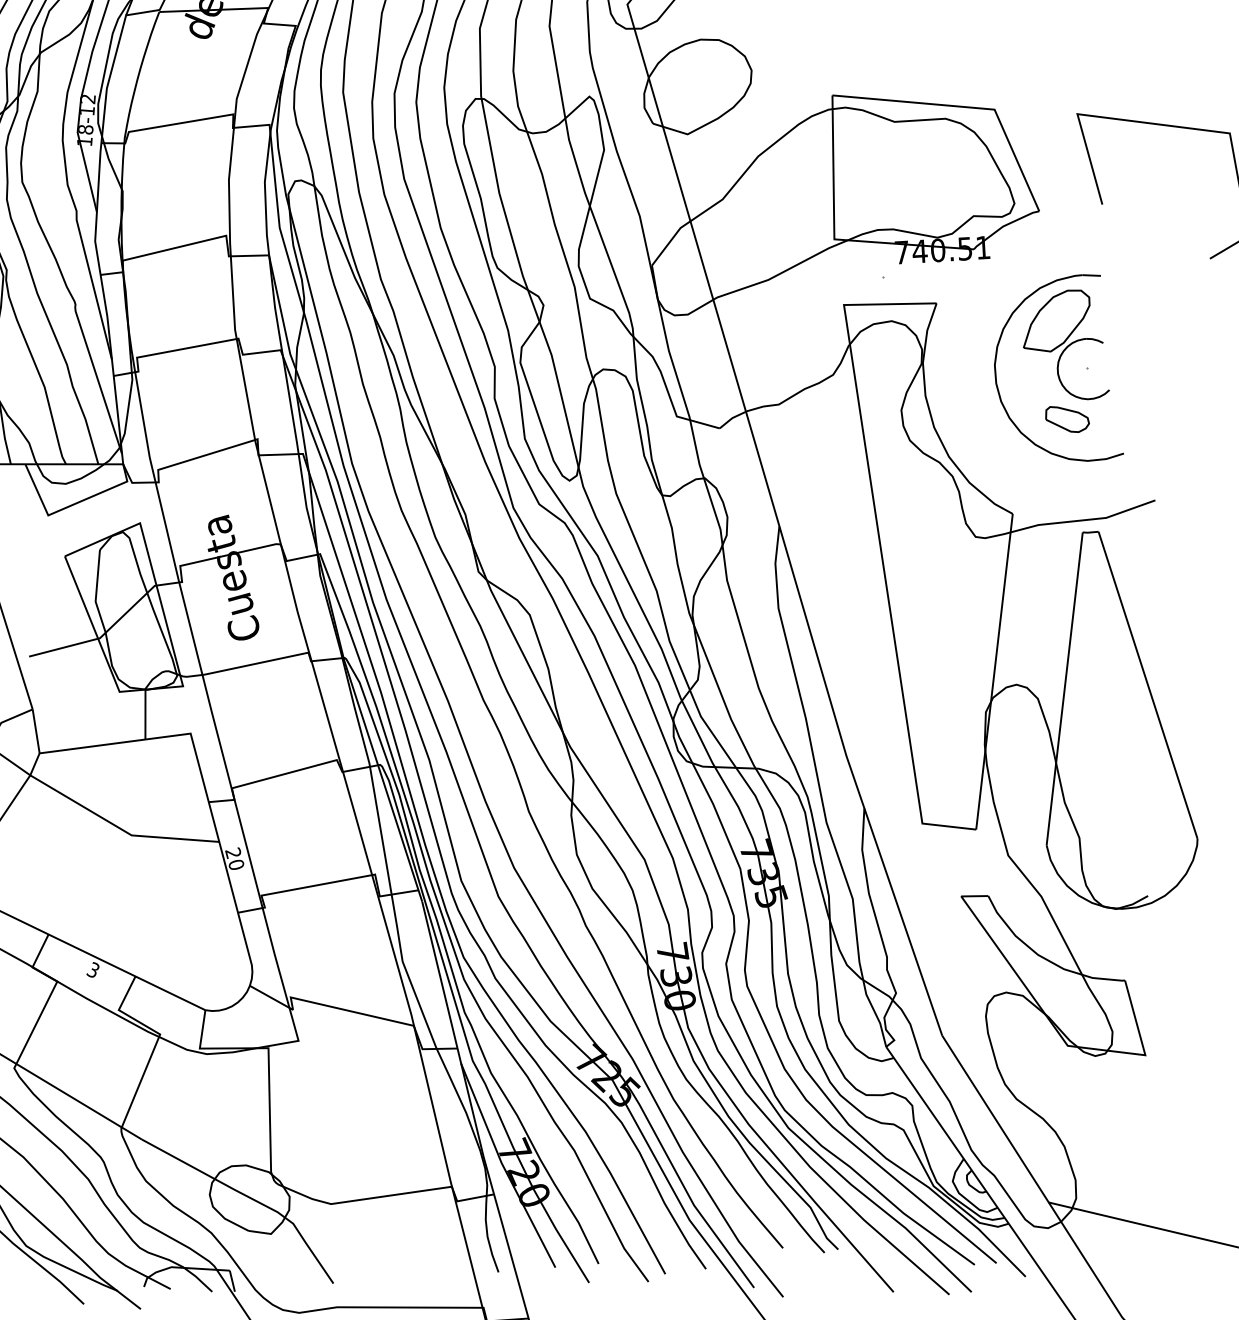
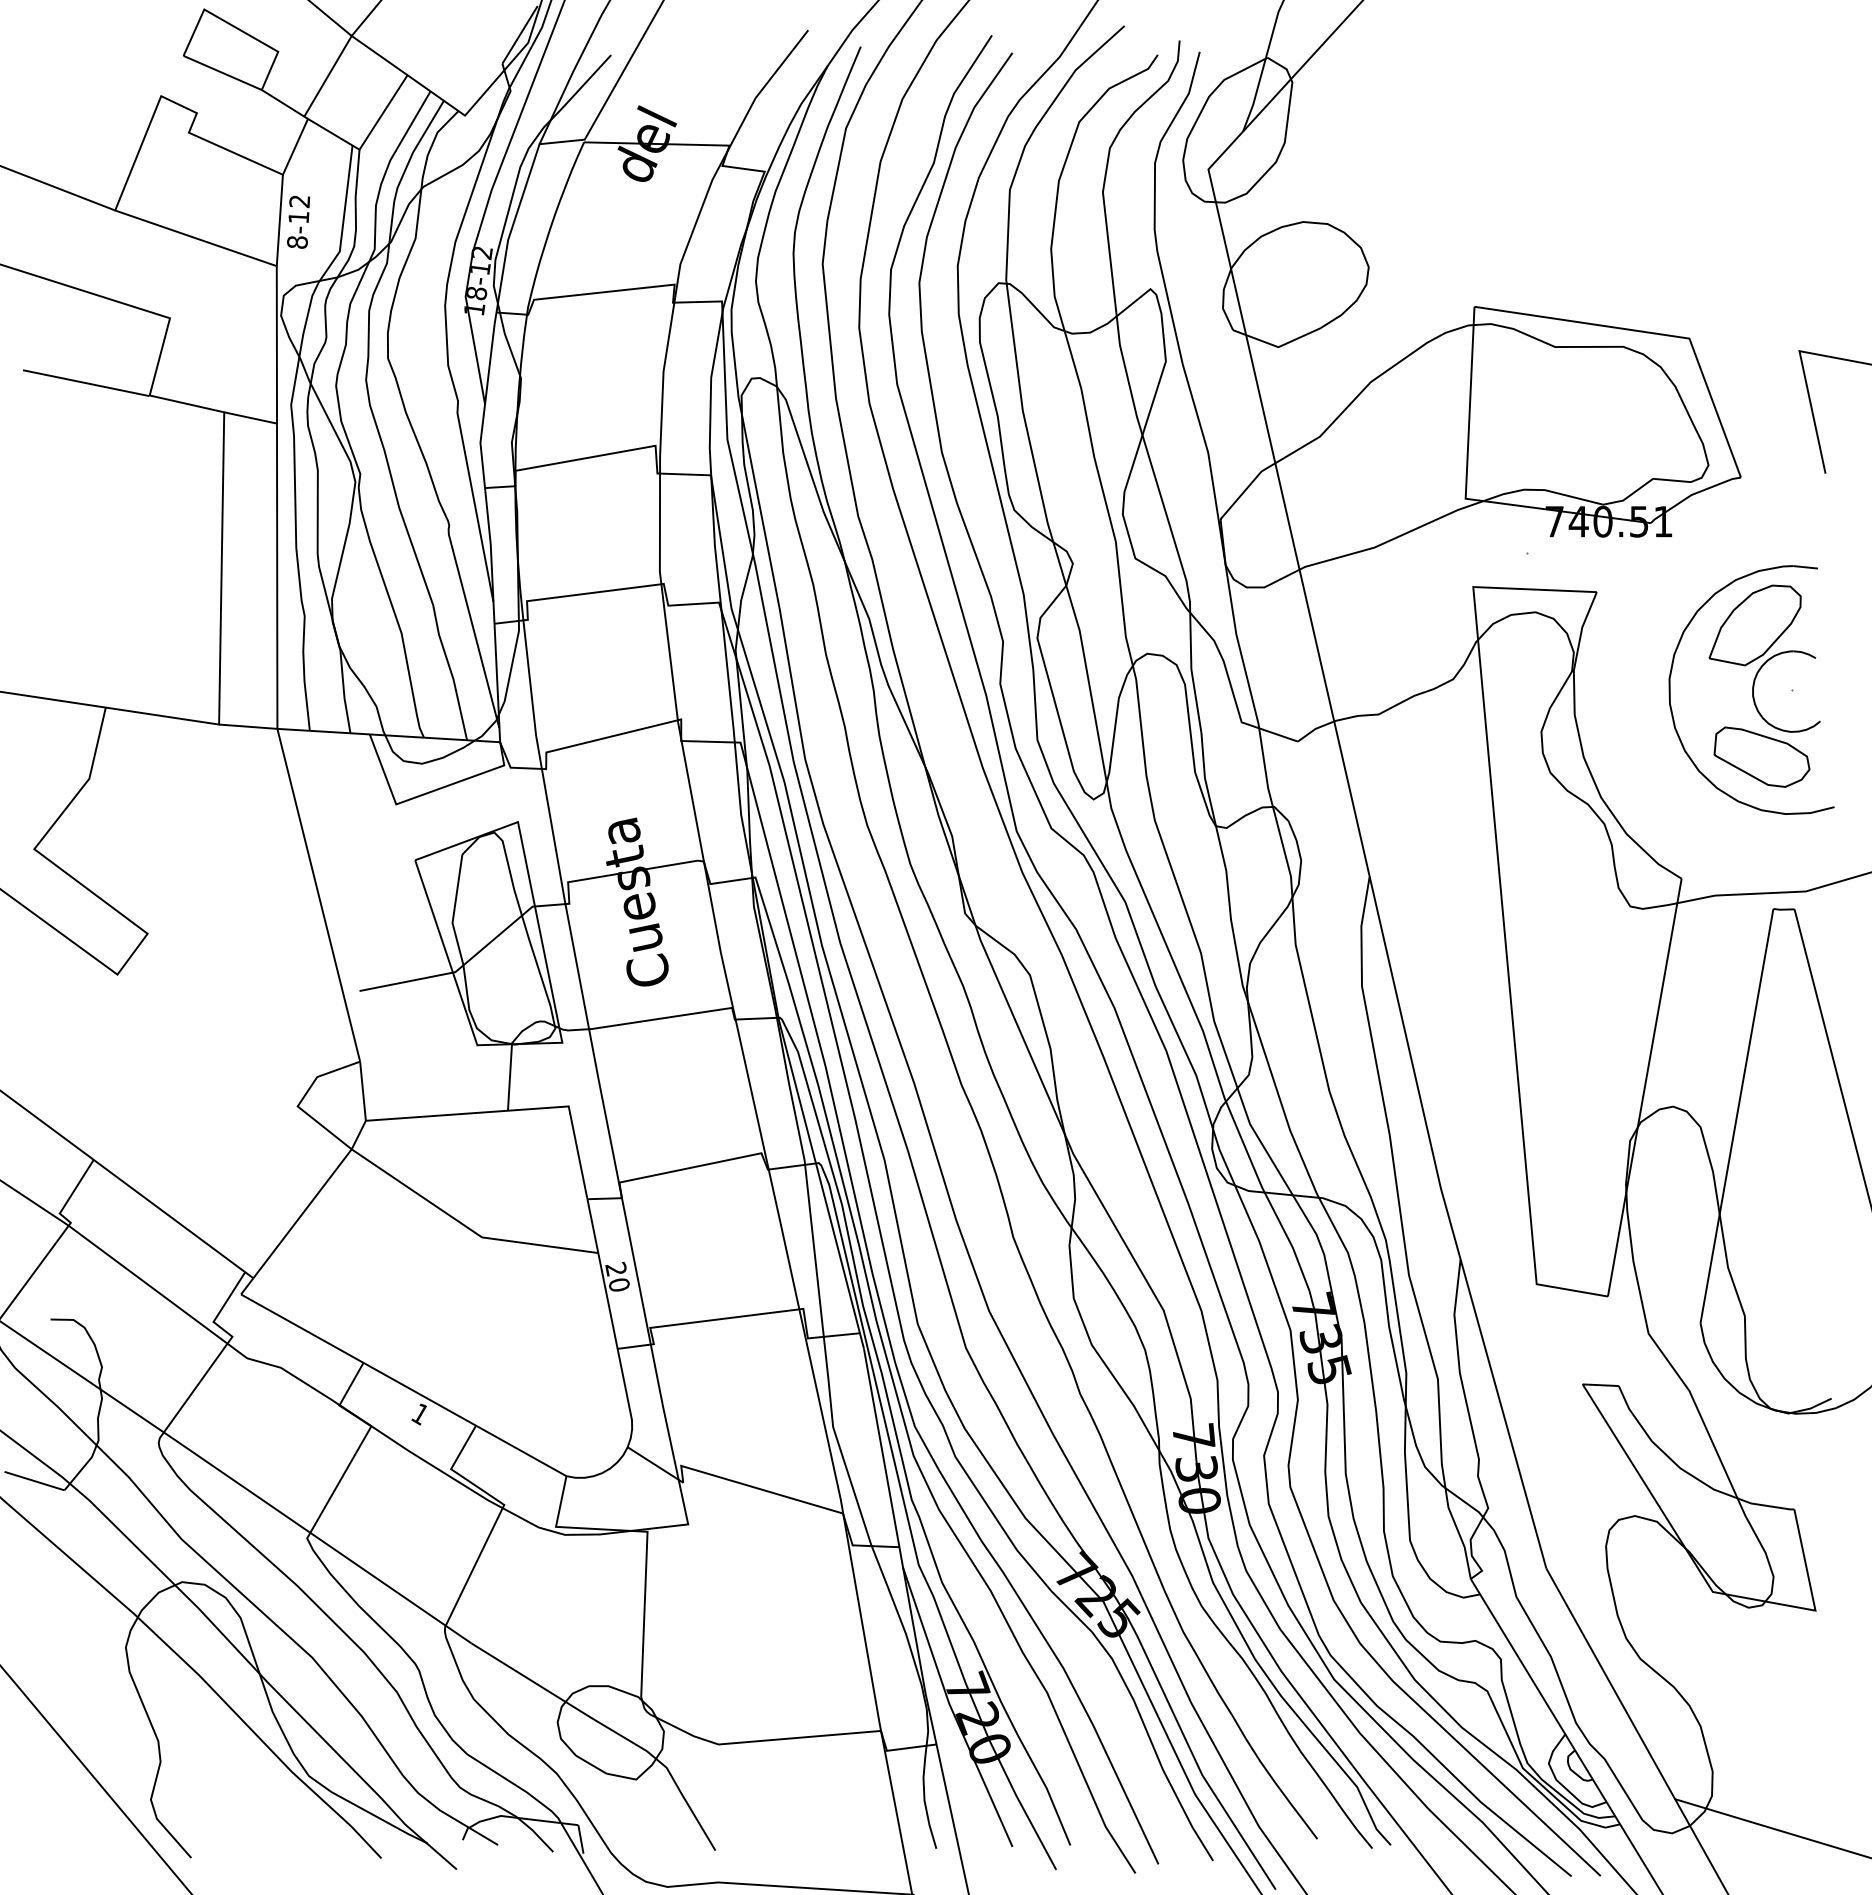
part: (1067, 418) -> (1761, 756), size x1.67
text: (92, 970) -> (419, 1414), 3 -> 1

